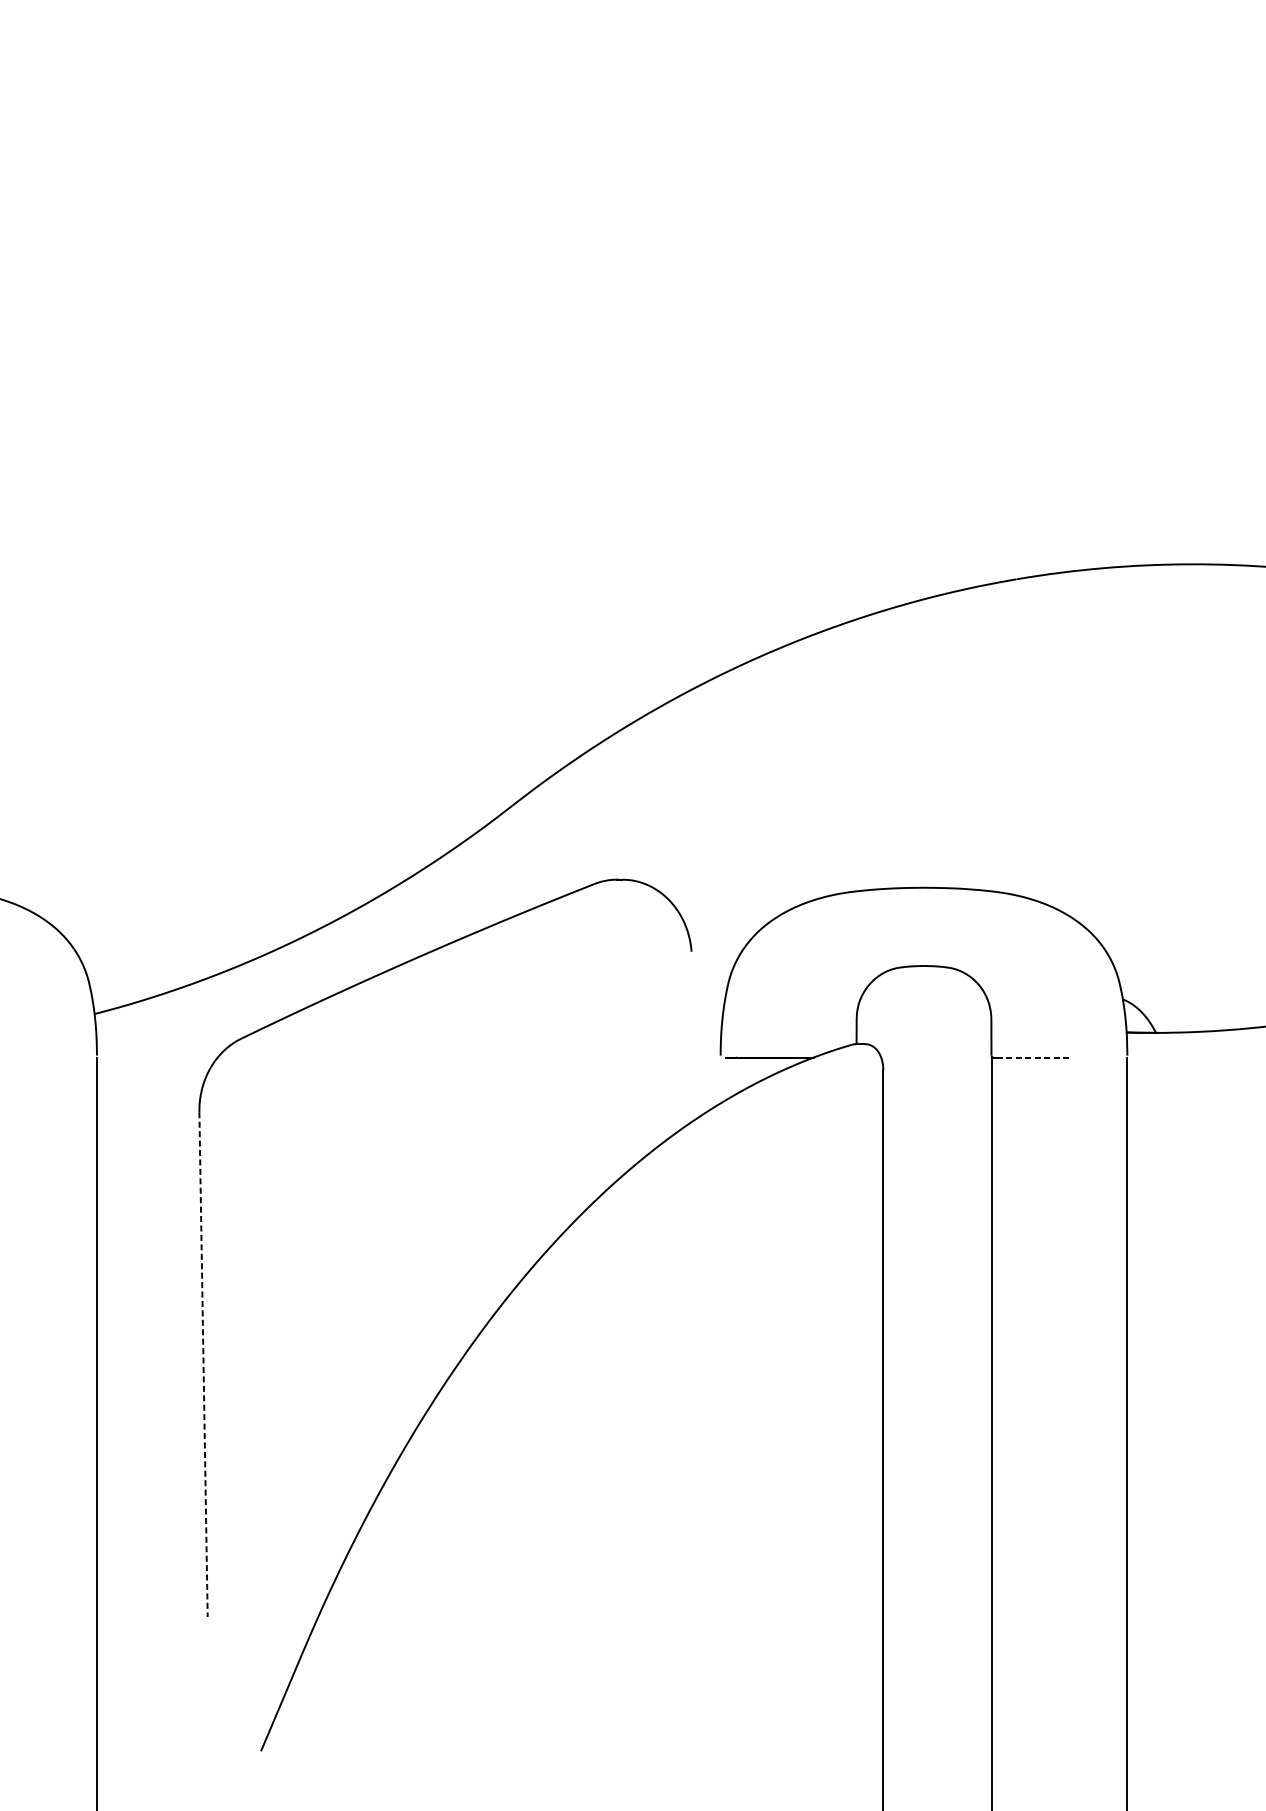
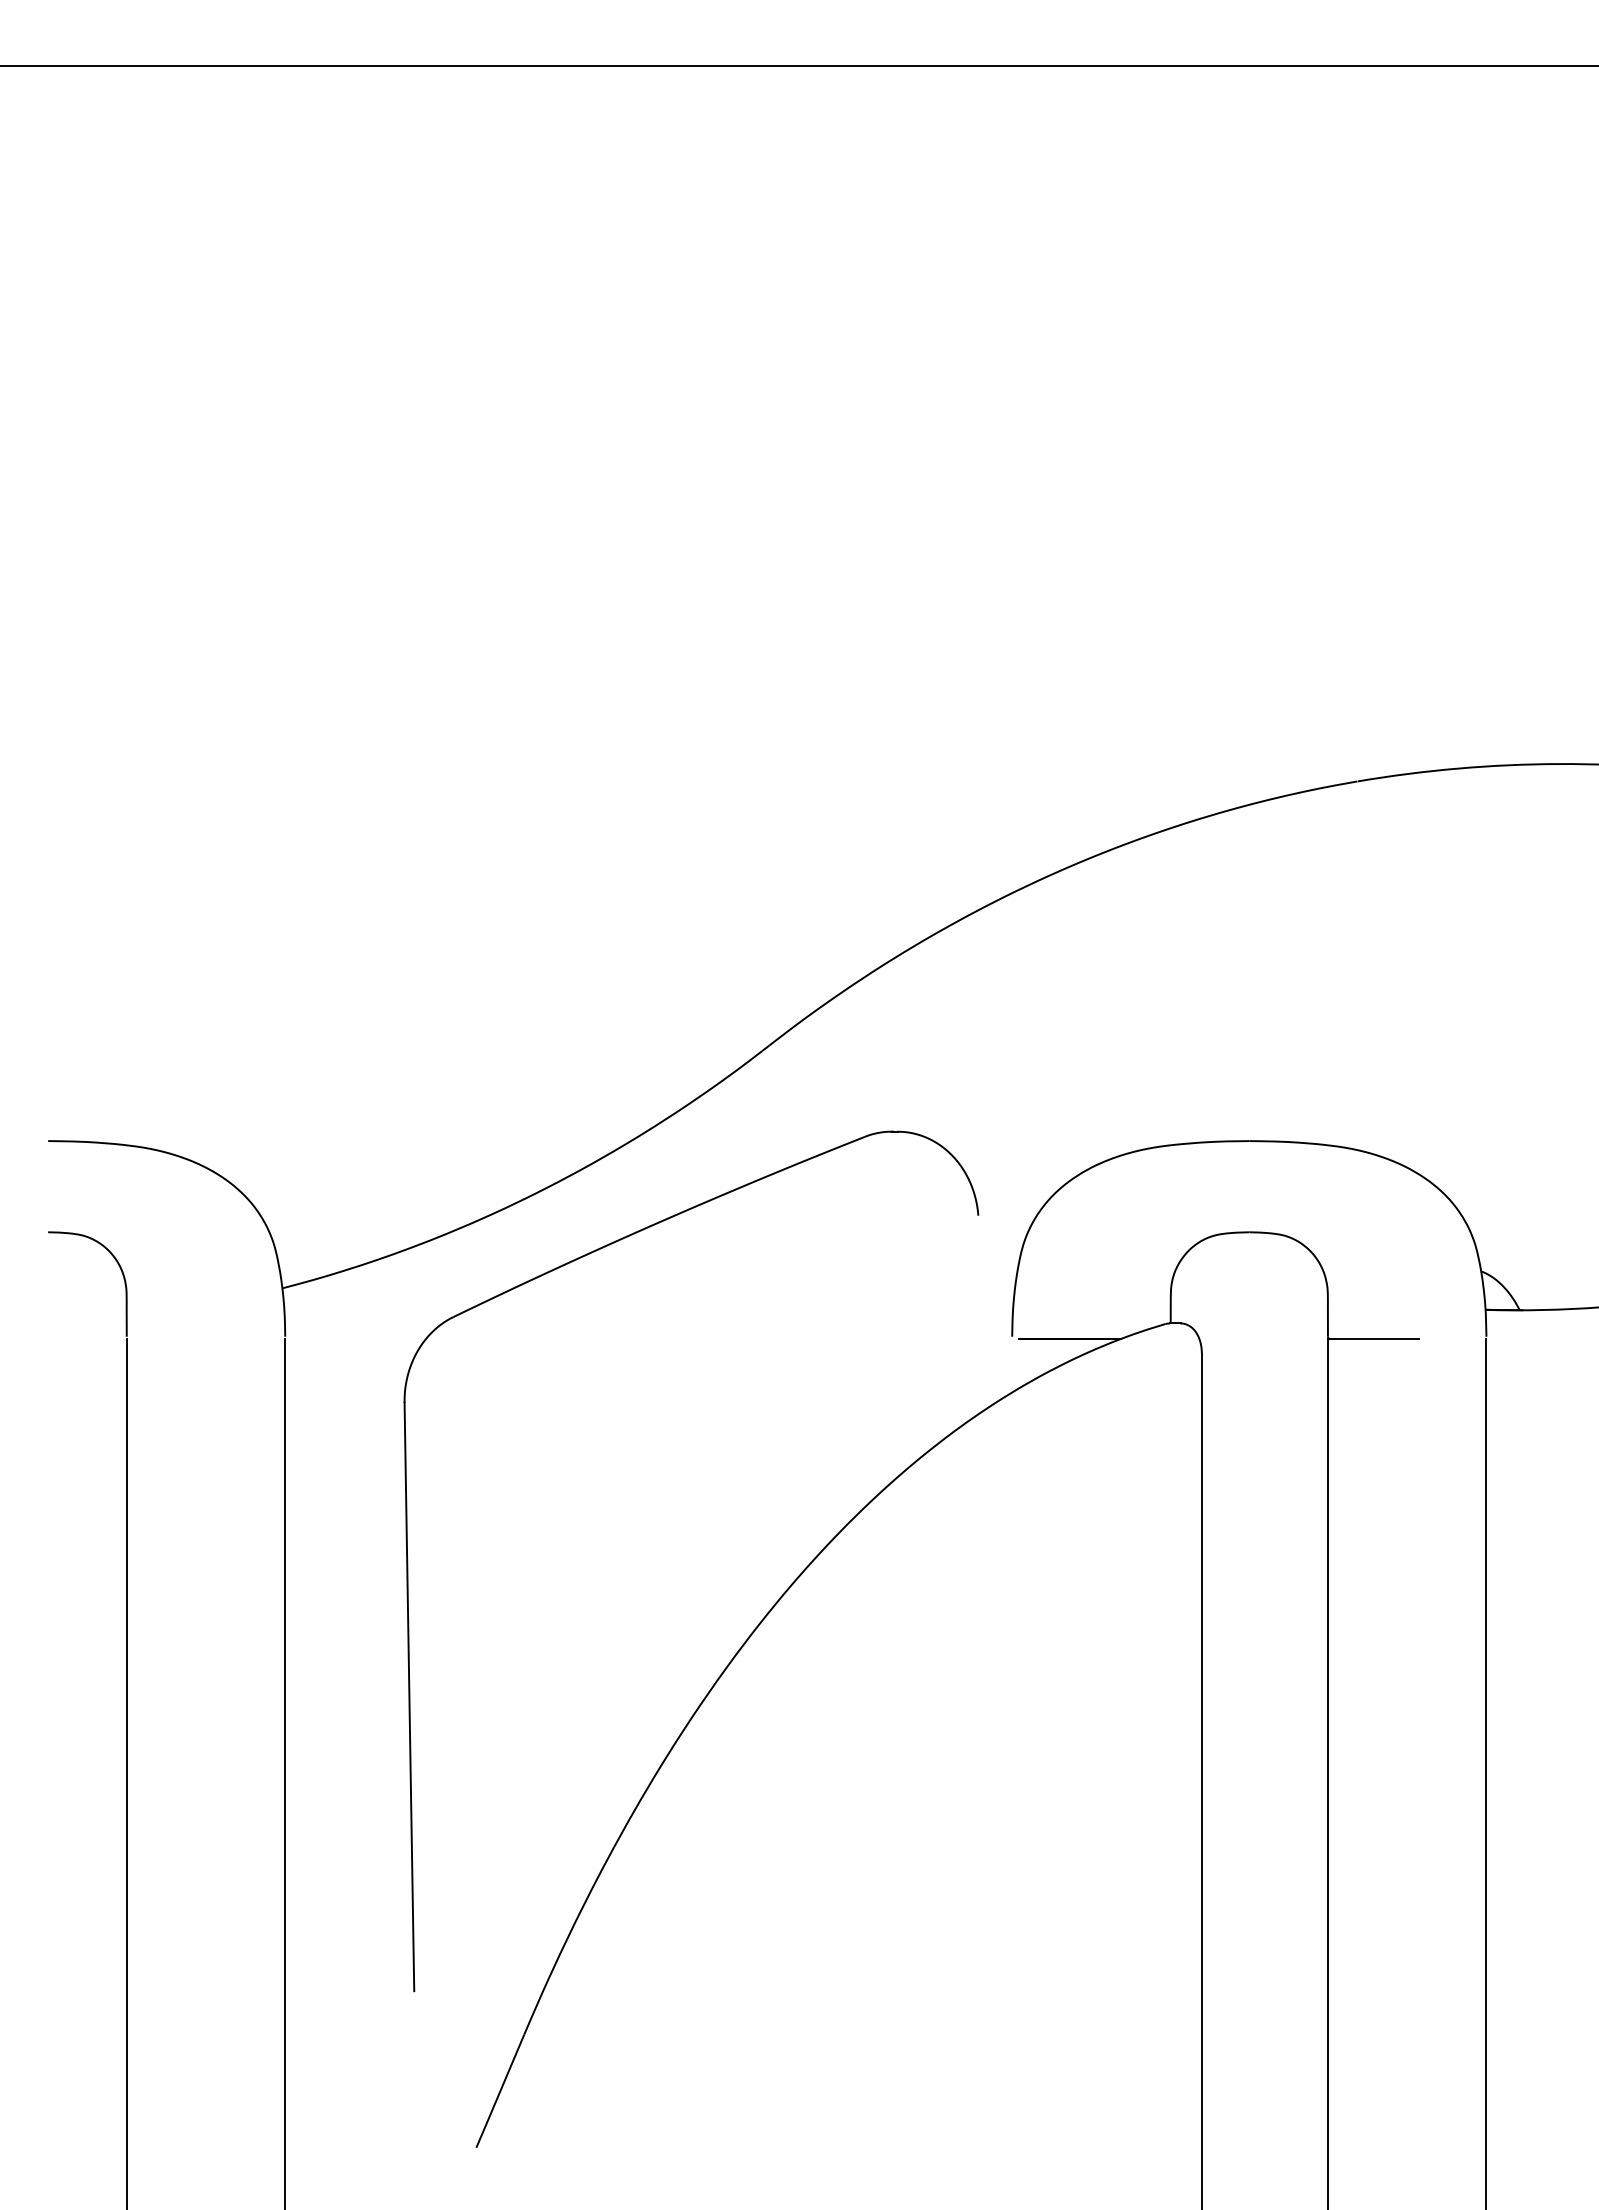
line: (1033, 1057) -> (1377, 1339), dashed -> solid
line: (203, 1365) -> (409, 1697), dashed -> solid

